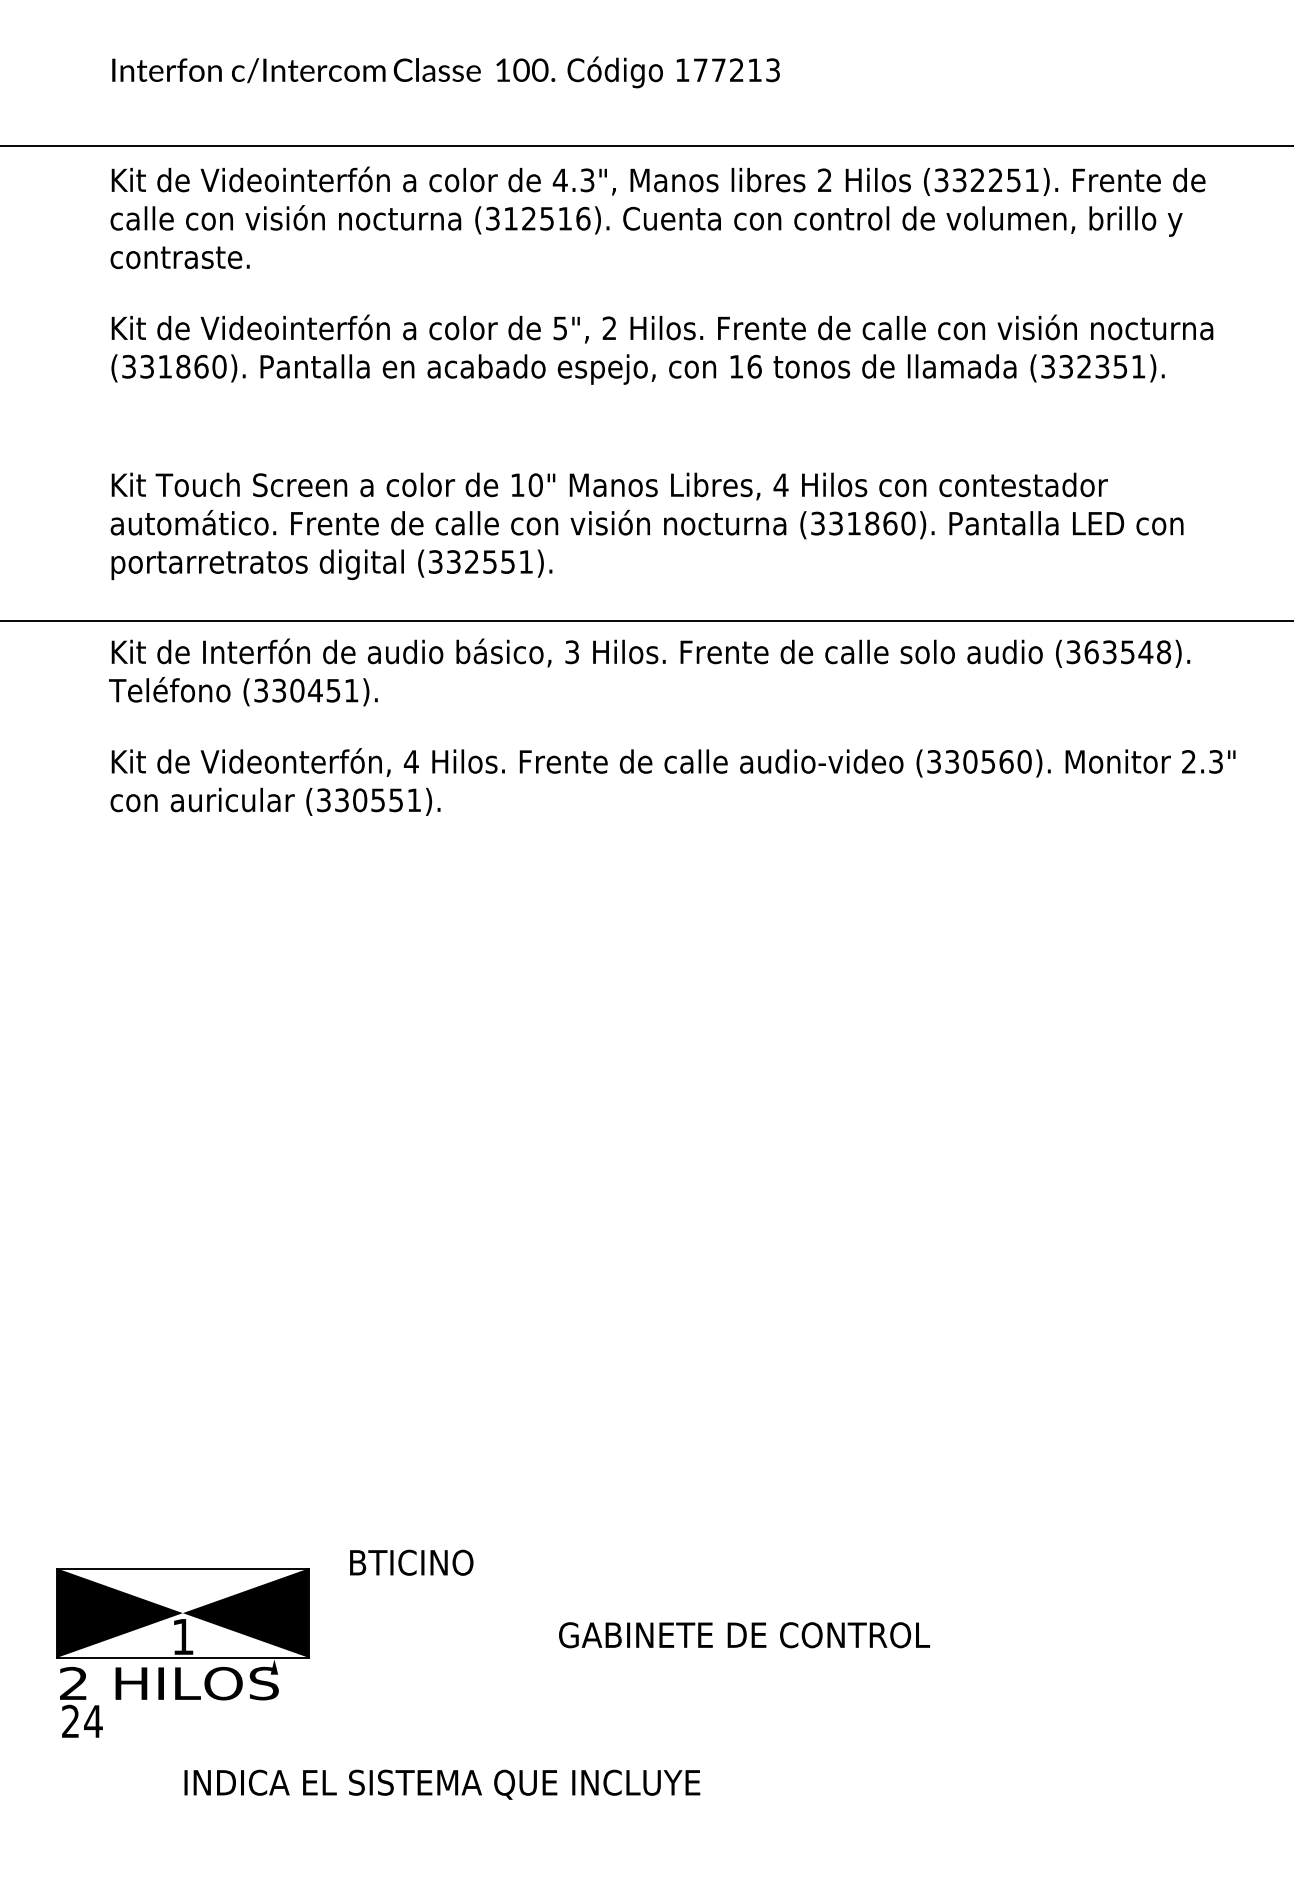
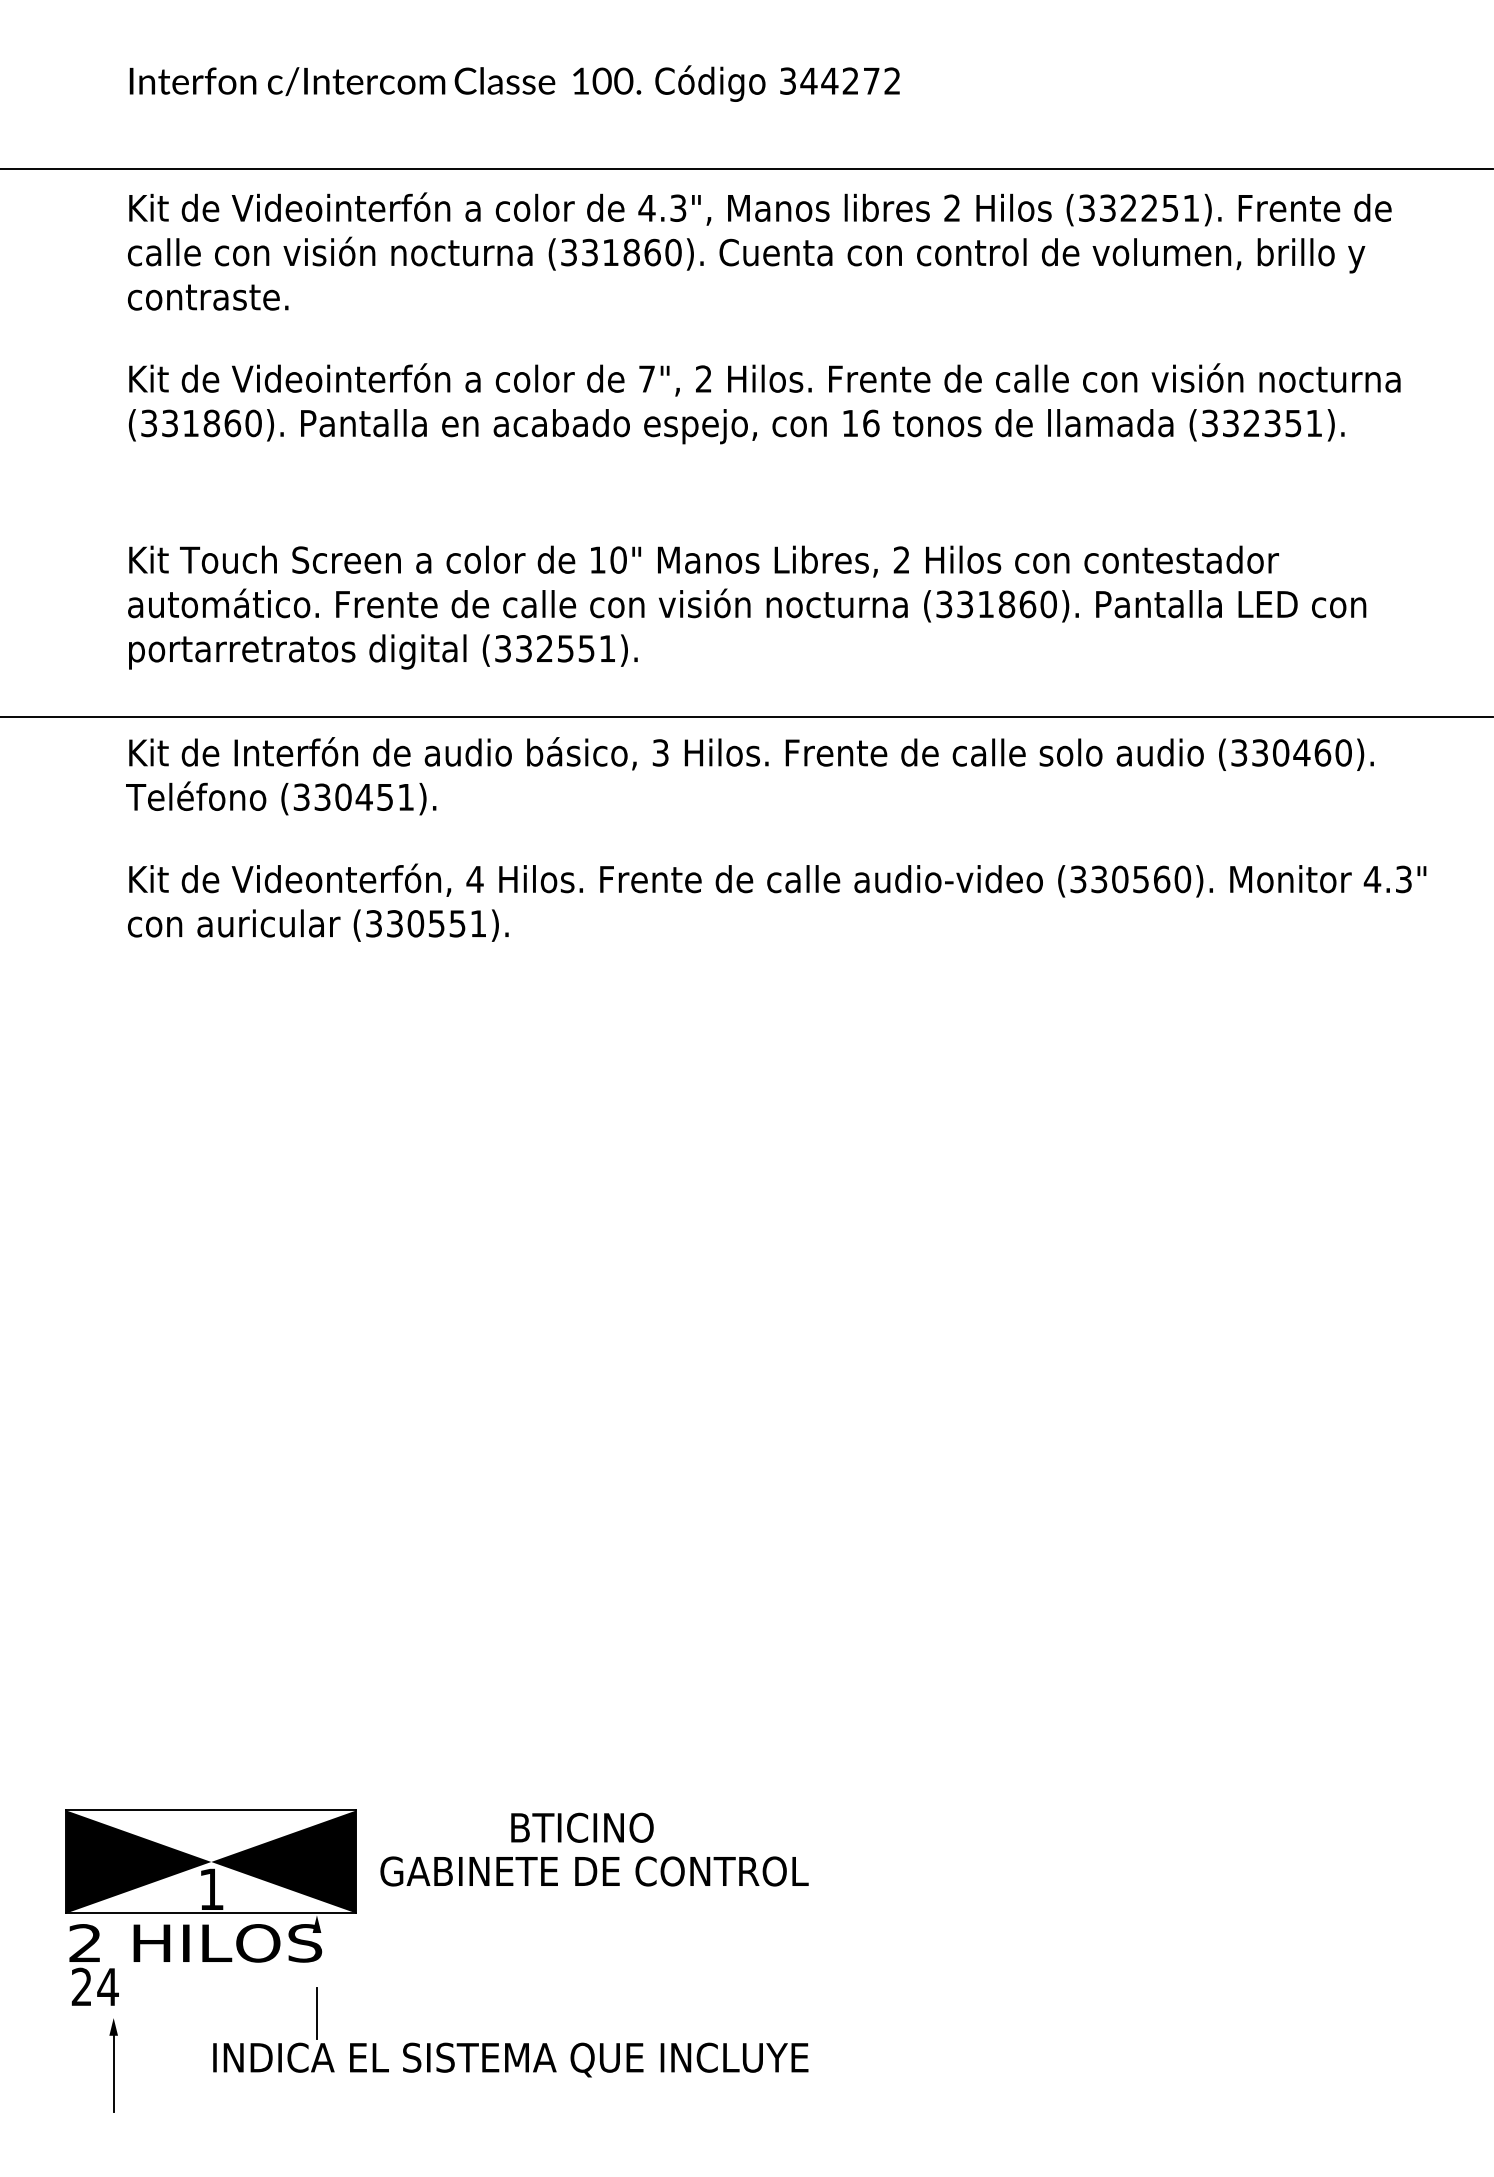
text: (728, 69) -> (840, 80), 177213 -> 344272
text: (546, 218) -> (631, 252), (312516). -> (331860).
text: (559, 327) -> (646, 378), 5", -> 7",
text: (780, 484) -> (901, 559), 4 -> 2
text: (1127, 651) -> (1301, 752), (363548). -> (330460).
text: (1188, 761) -> (1372, 878), 2.3" -> 4.3"
text: (411, 1562) -> (582, 1827), moved
text: (744, 1635) -> (594, 1871), moved
line: (274, 1743) -> (316, 2012), added
part: (98, 1789) -> (113, 2065), added

